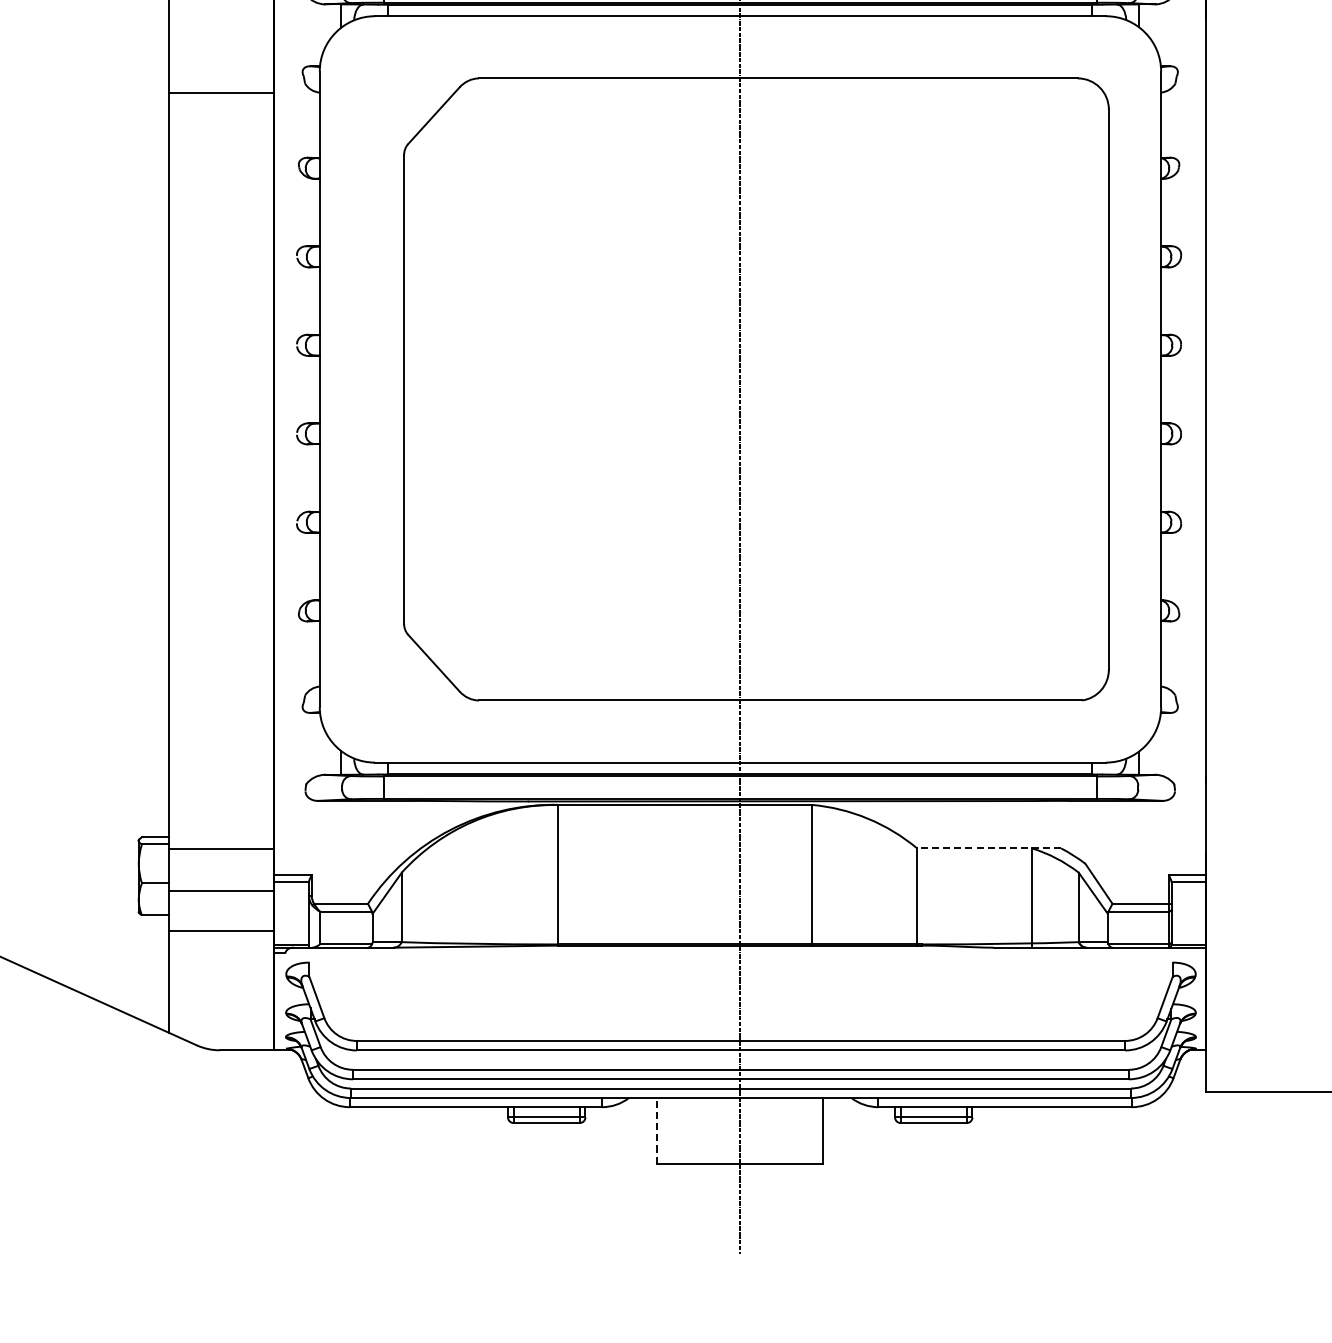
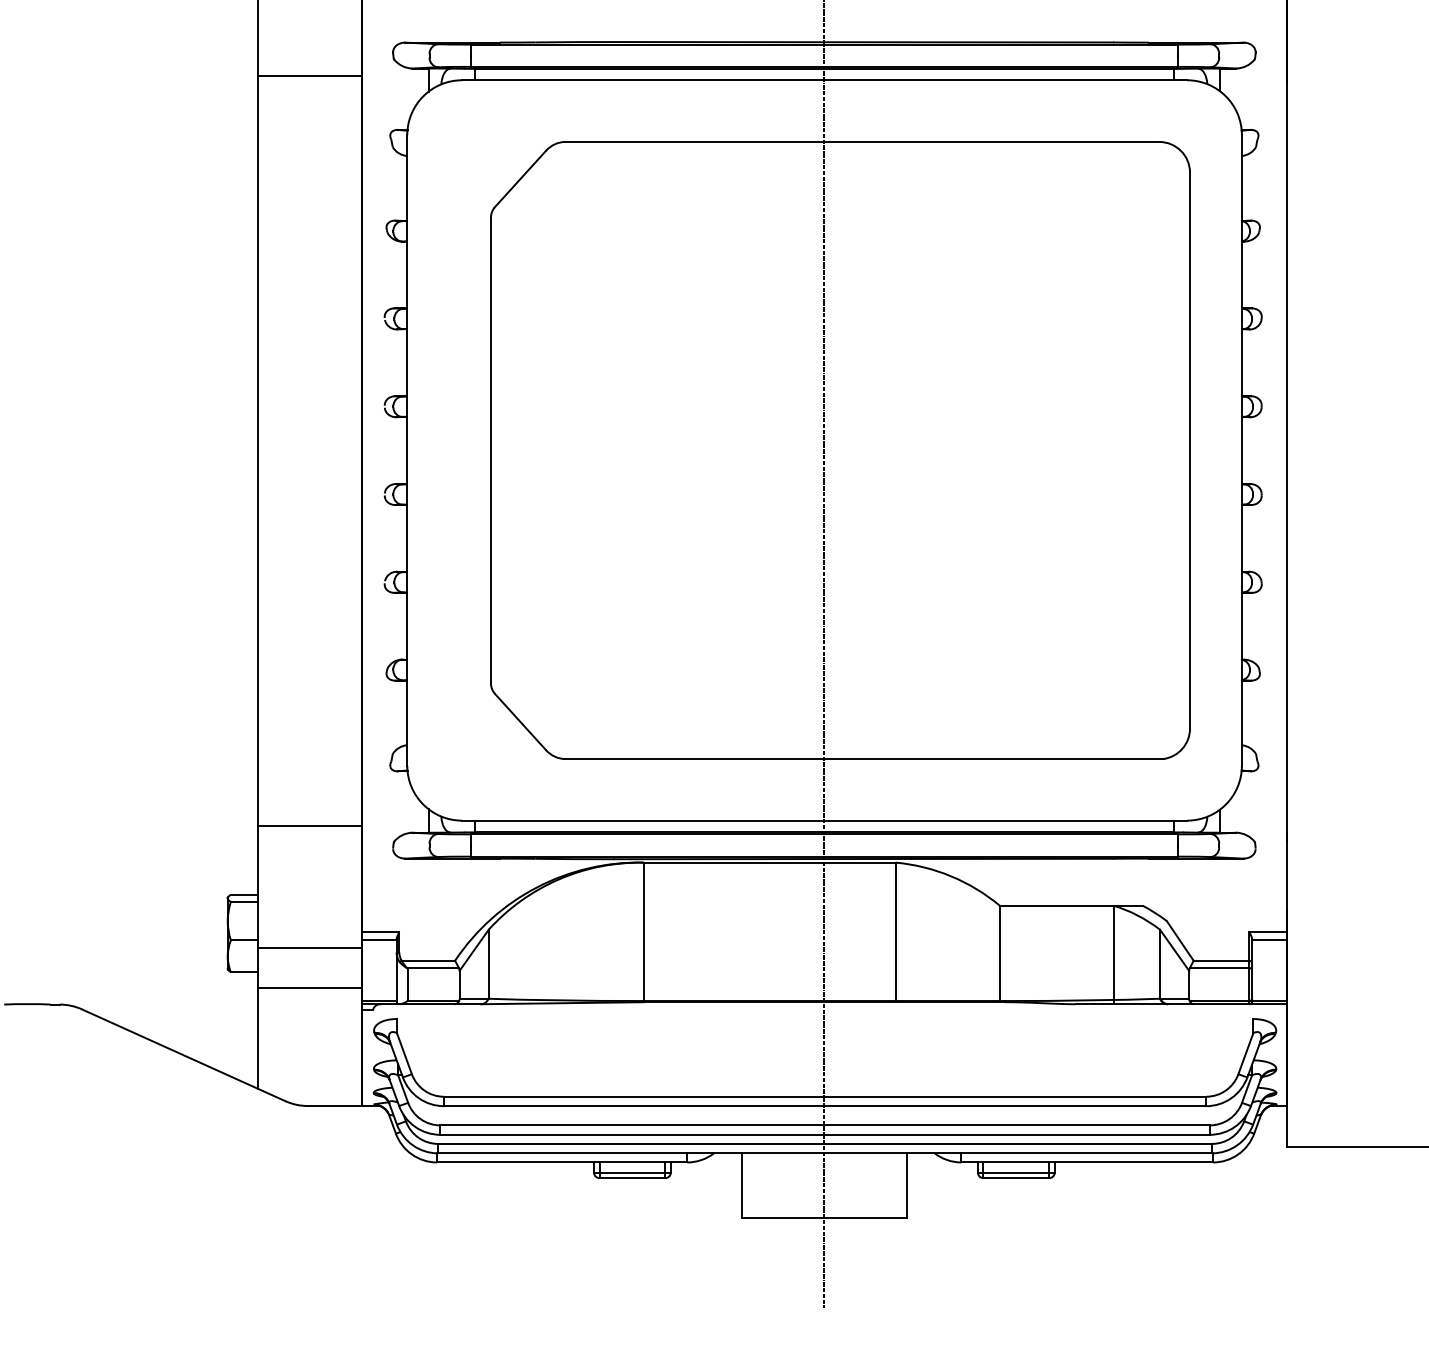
line: (221, 93) -> (309, 75), moved
line: (988, 848) -> (1070, 905), dashed -> solid
line: (221, 849) -> (309, 825), moved
line: (657, 1130) -> (742, 1185), dashed -> solid

